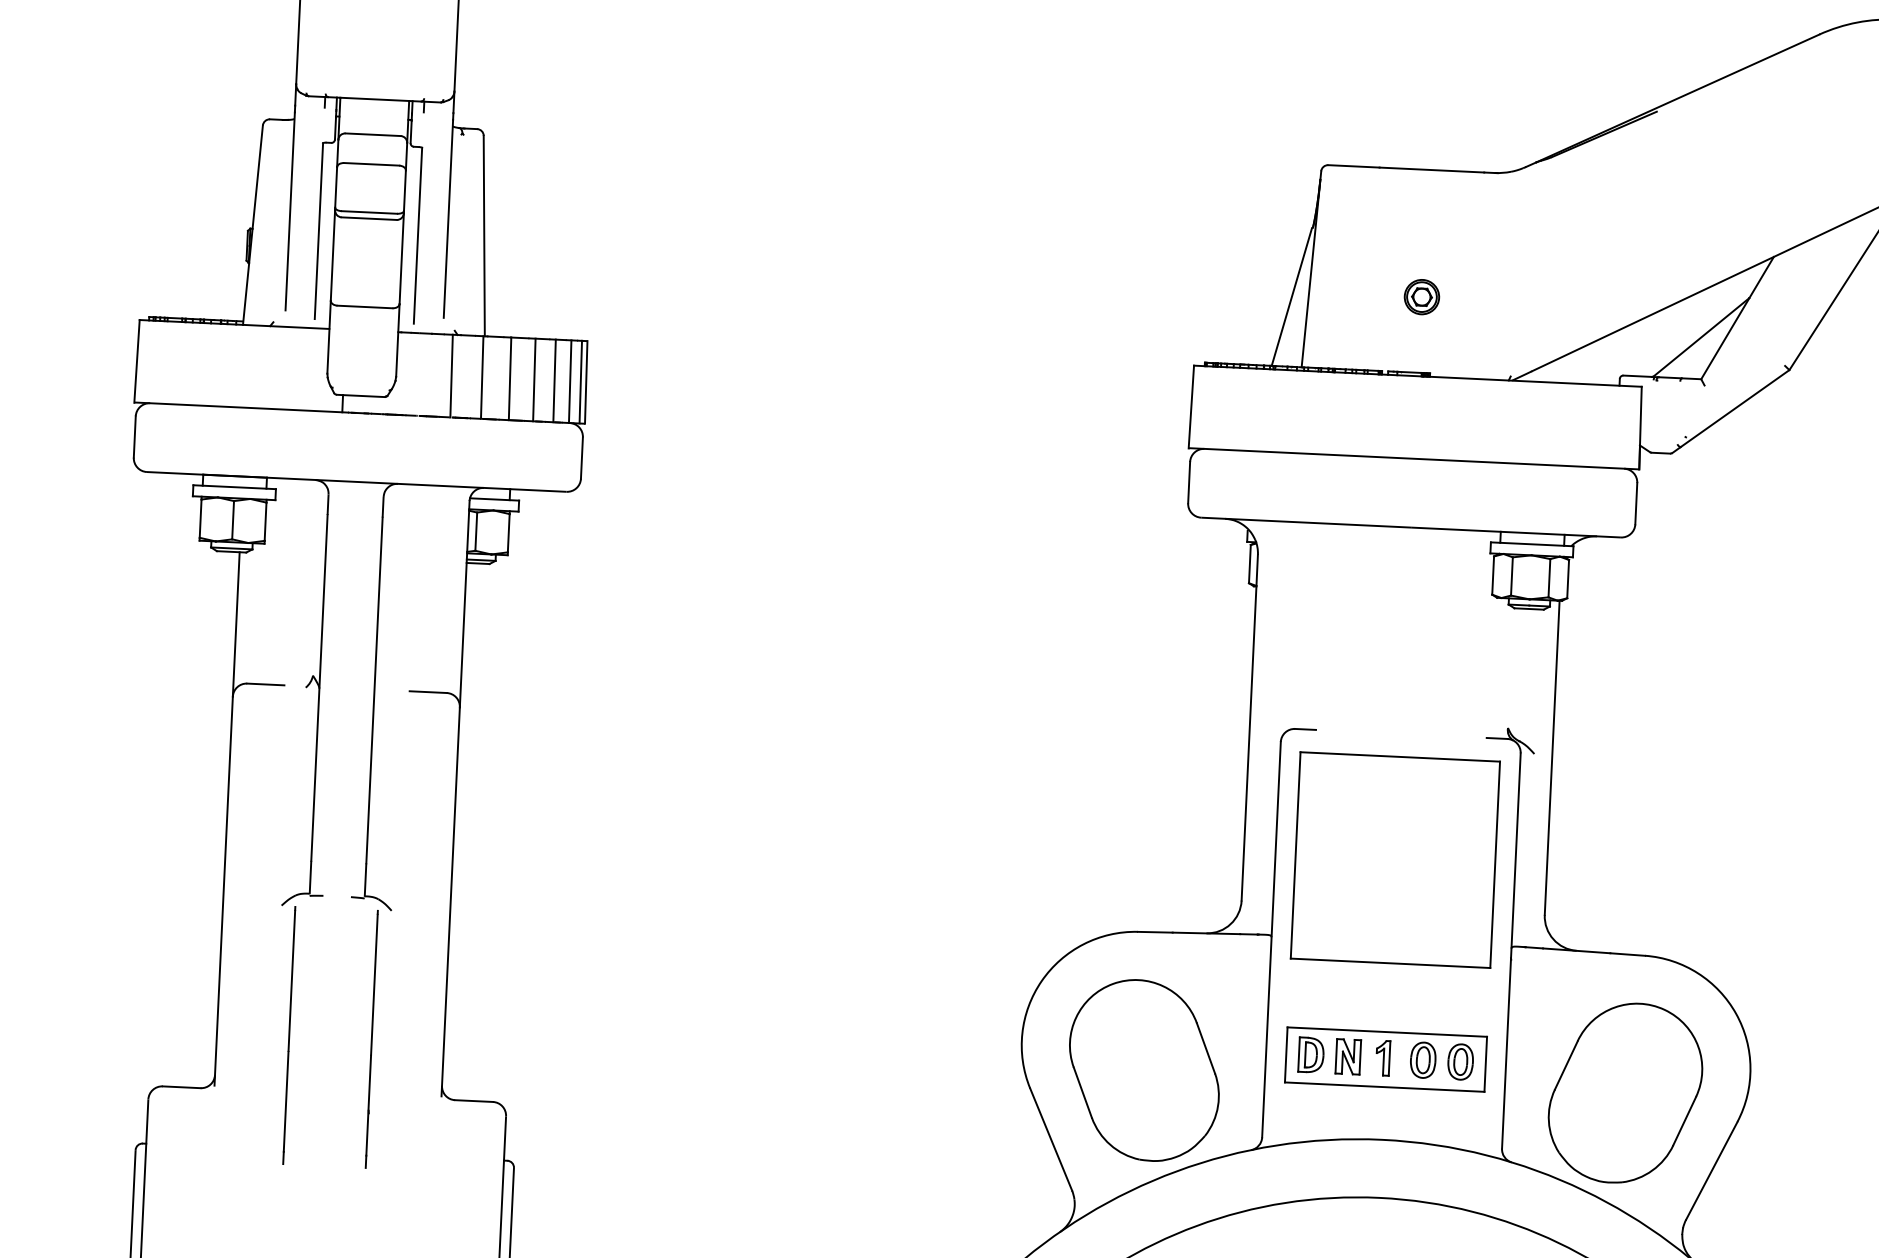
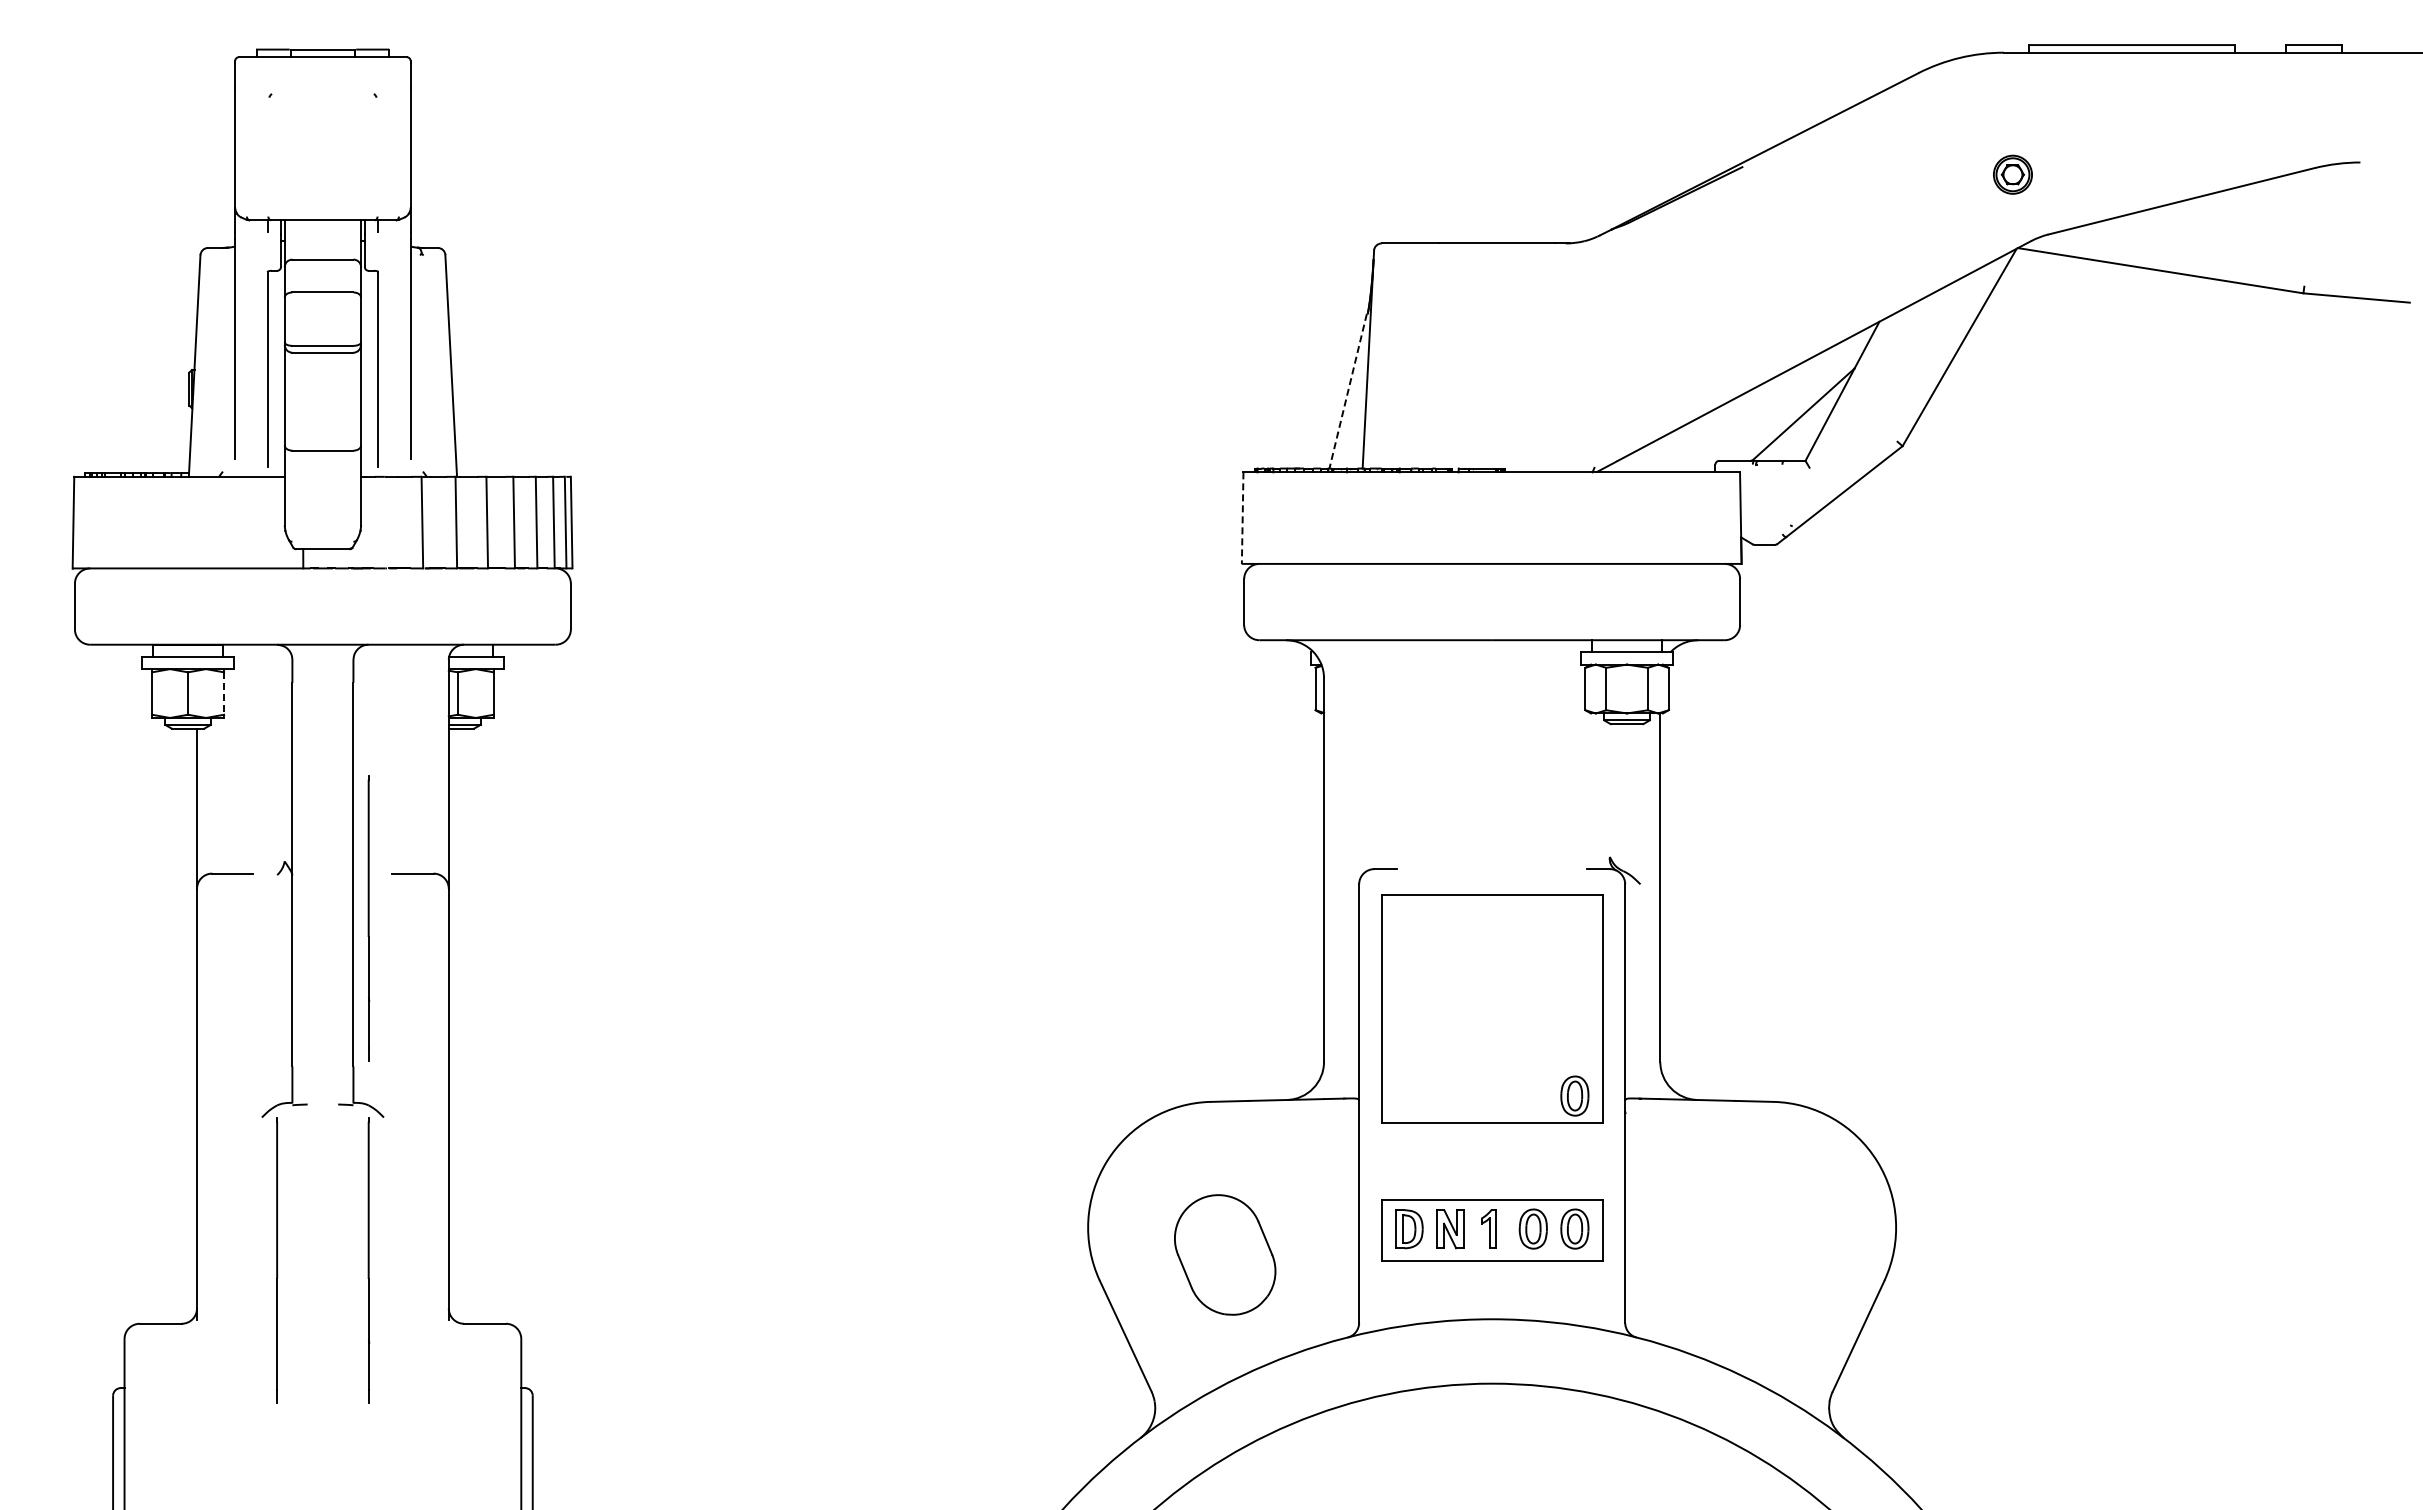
line: (1292, 297) -> (1348, 391), solid -> dashed
part: (1422, 297) -> (1492, 384), removed
line: (1191, 407) -> (1242, 518), solid -> dashed
line: (265, 522) -> (224, 694), solid -> dashed
line: (386, 730) -> (368, 918), added
part: (1465, 941) -> (1574, 1095), added
part: (1143, 1070) -> (1224, 1254), size x0.6
part: (1625, 1092) -> (1758, 1254), removed

